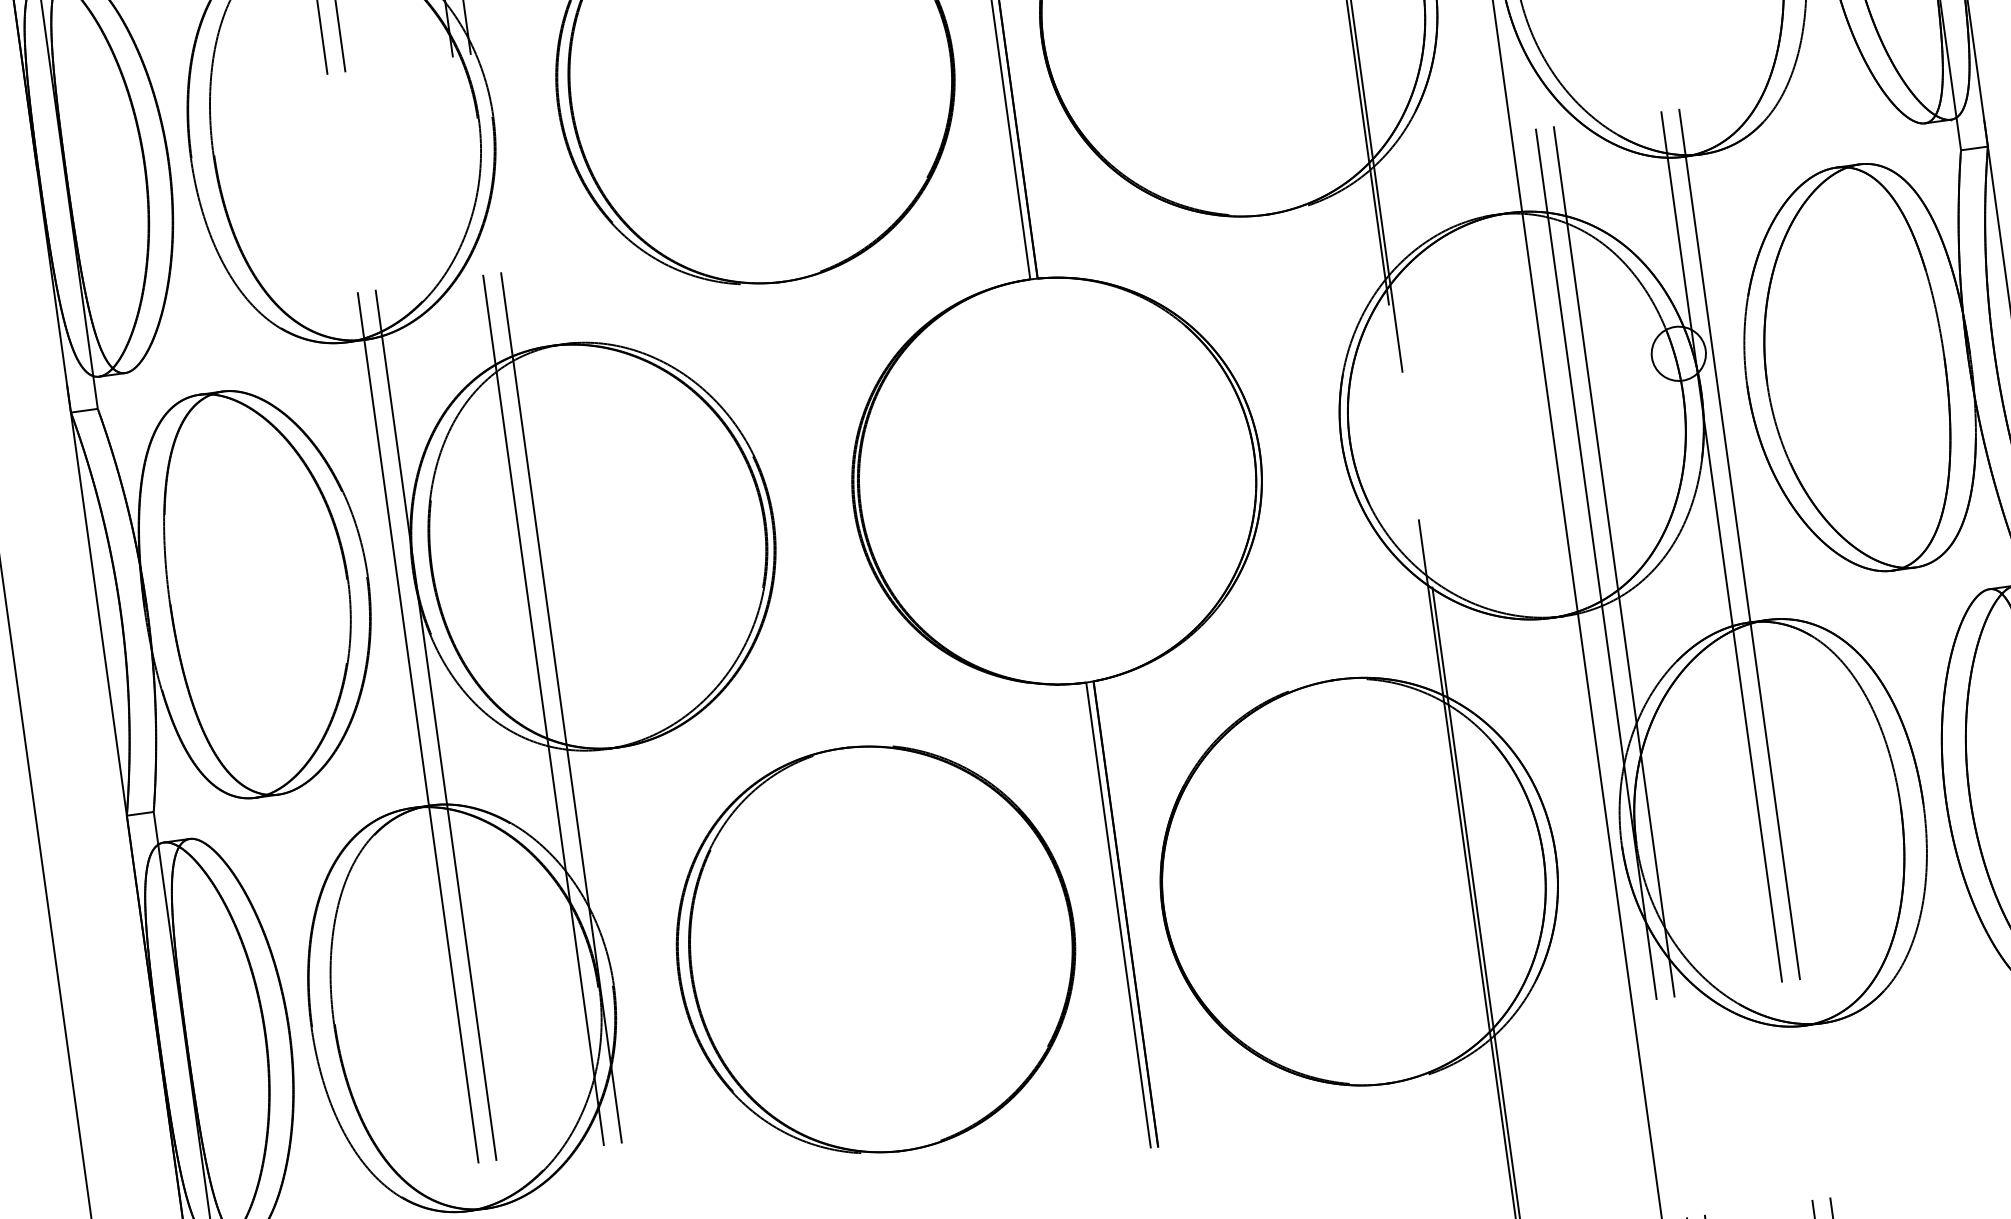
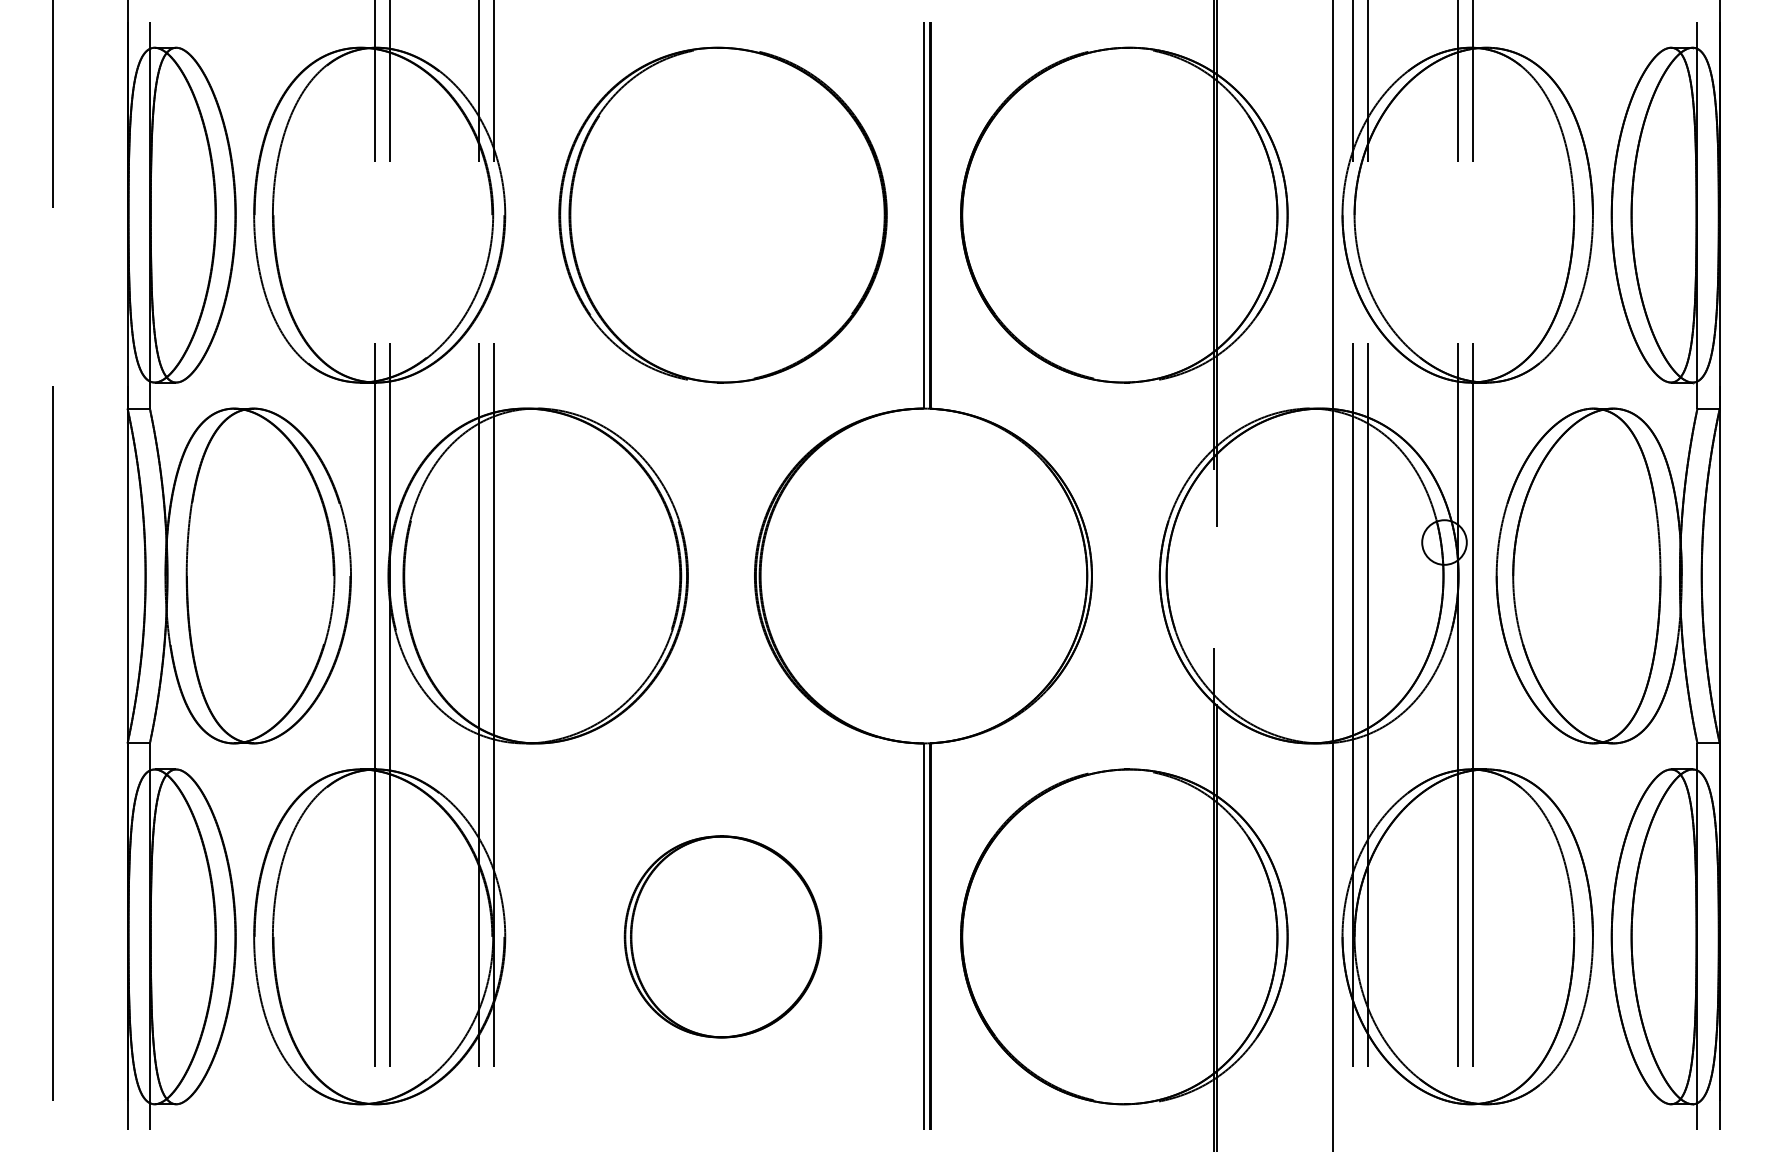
part: (875, 948) -> (722, 936), size x0.6

